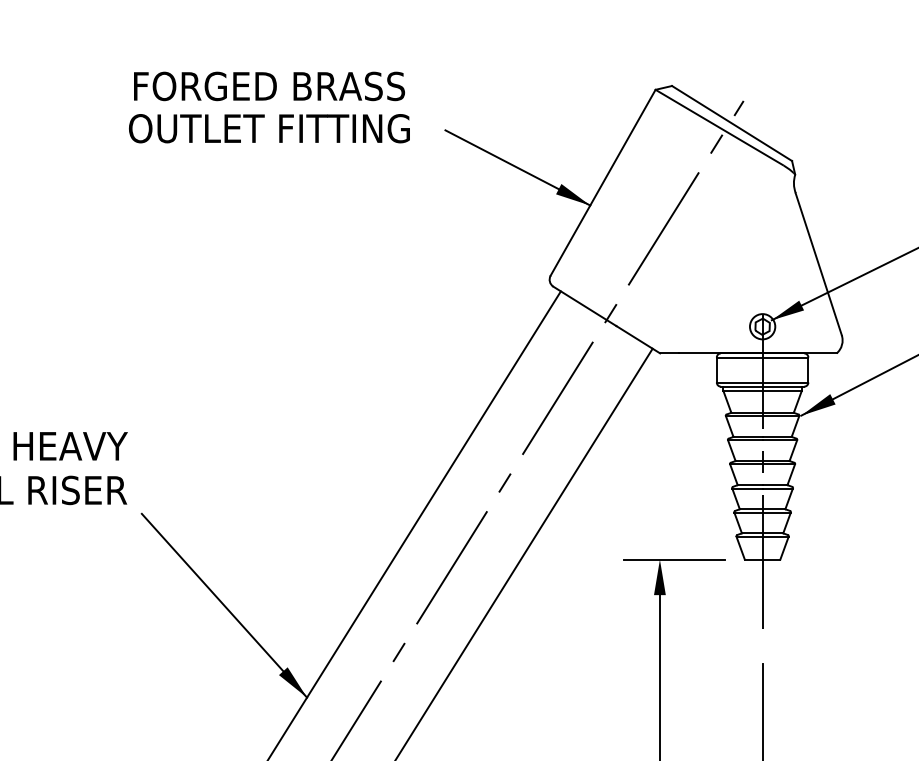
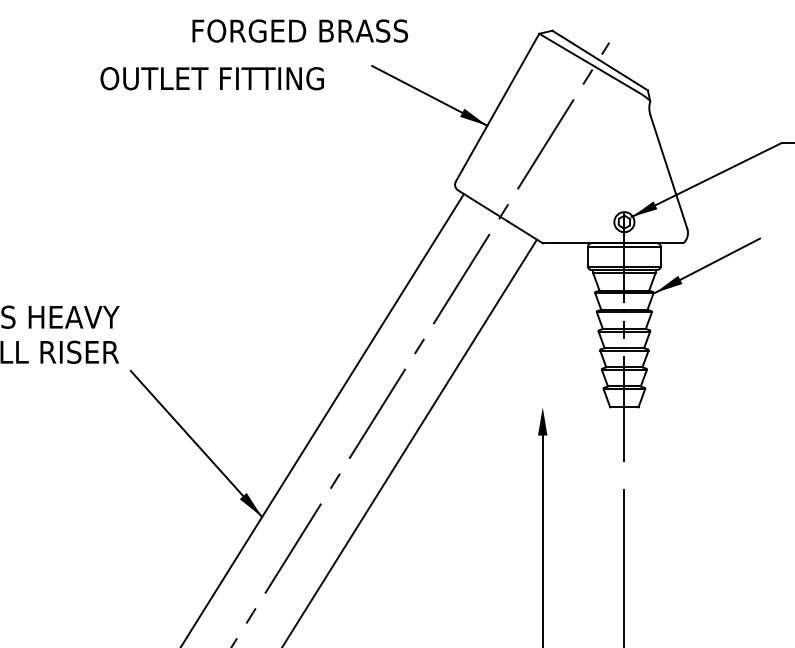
text: (268, 85) -> (299, 30), moved
text: (268, 128) -> (211, 78), moved
line: (674, 559) -> (554, 407), removed

